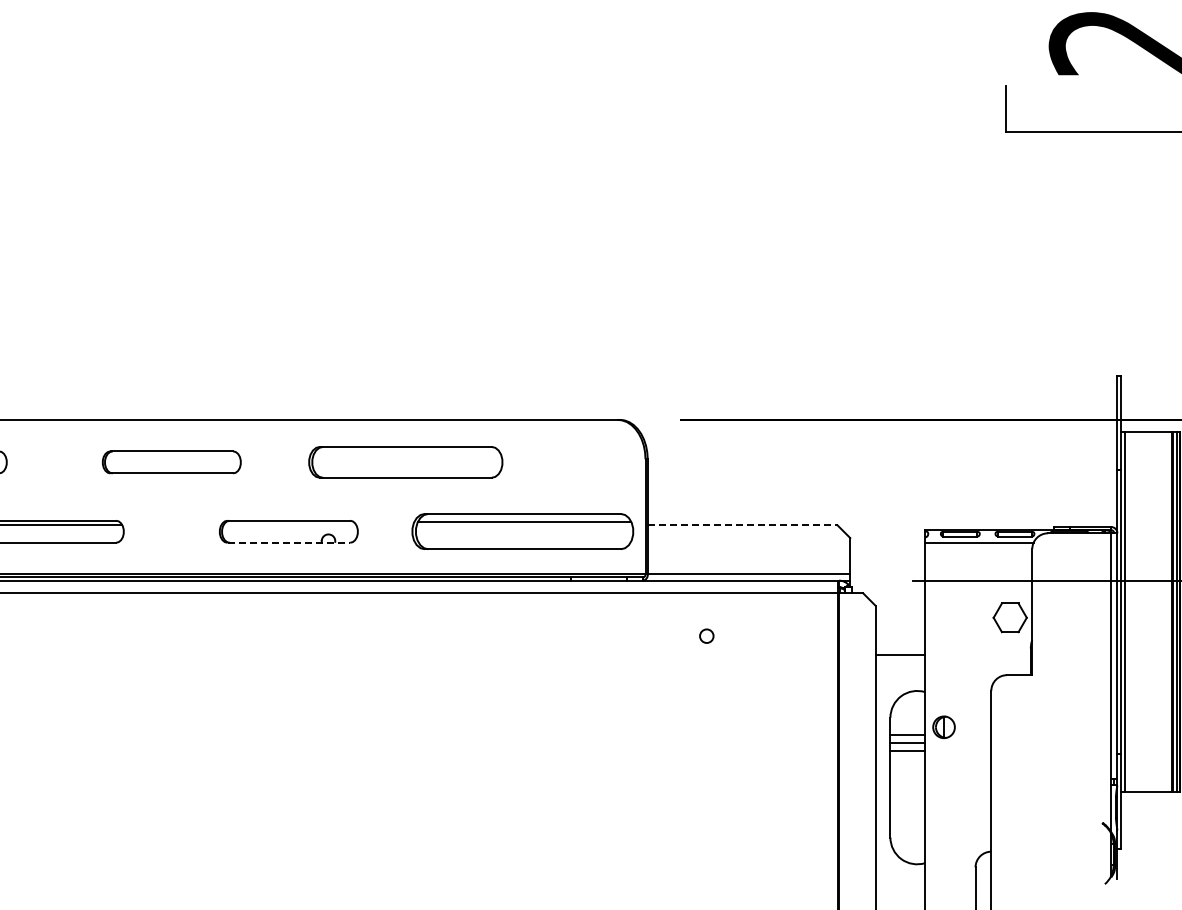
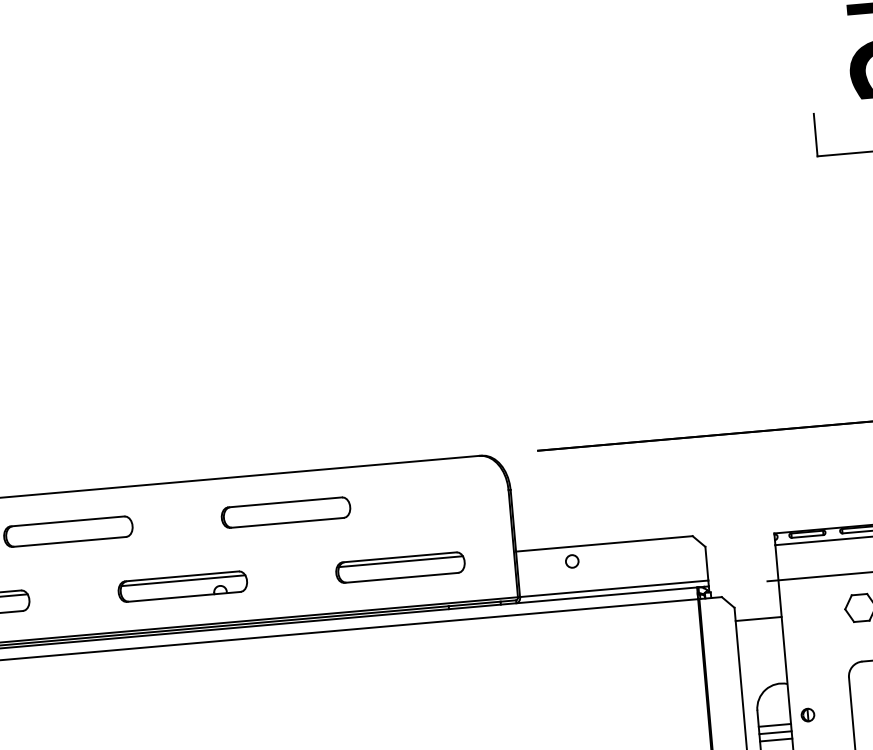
part: (405, 462) -> (285, 512), size x0.71
line: (289, 525) -> (182, 580), added
line: (742, 525) -> (604, 543), dashed -> solid
part: (522, 531) -> (400, 567), size x0.62
line: (289, 542) -> (184, 596), dashed -> solid
circle: (706, 635) -> (571, 560), moved
line: (900, 655) -> (758, 619), moved
part: (943, 726) -> (807, 714), size x0.62

